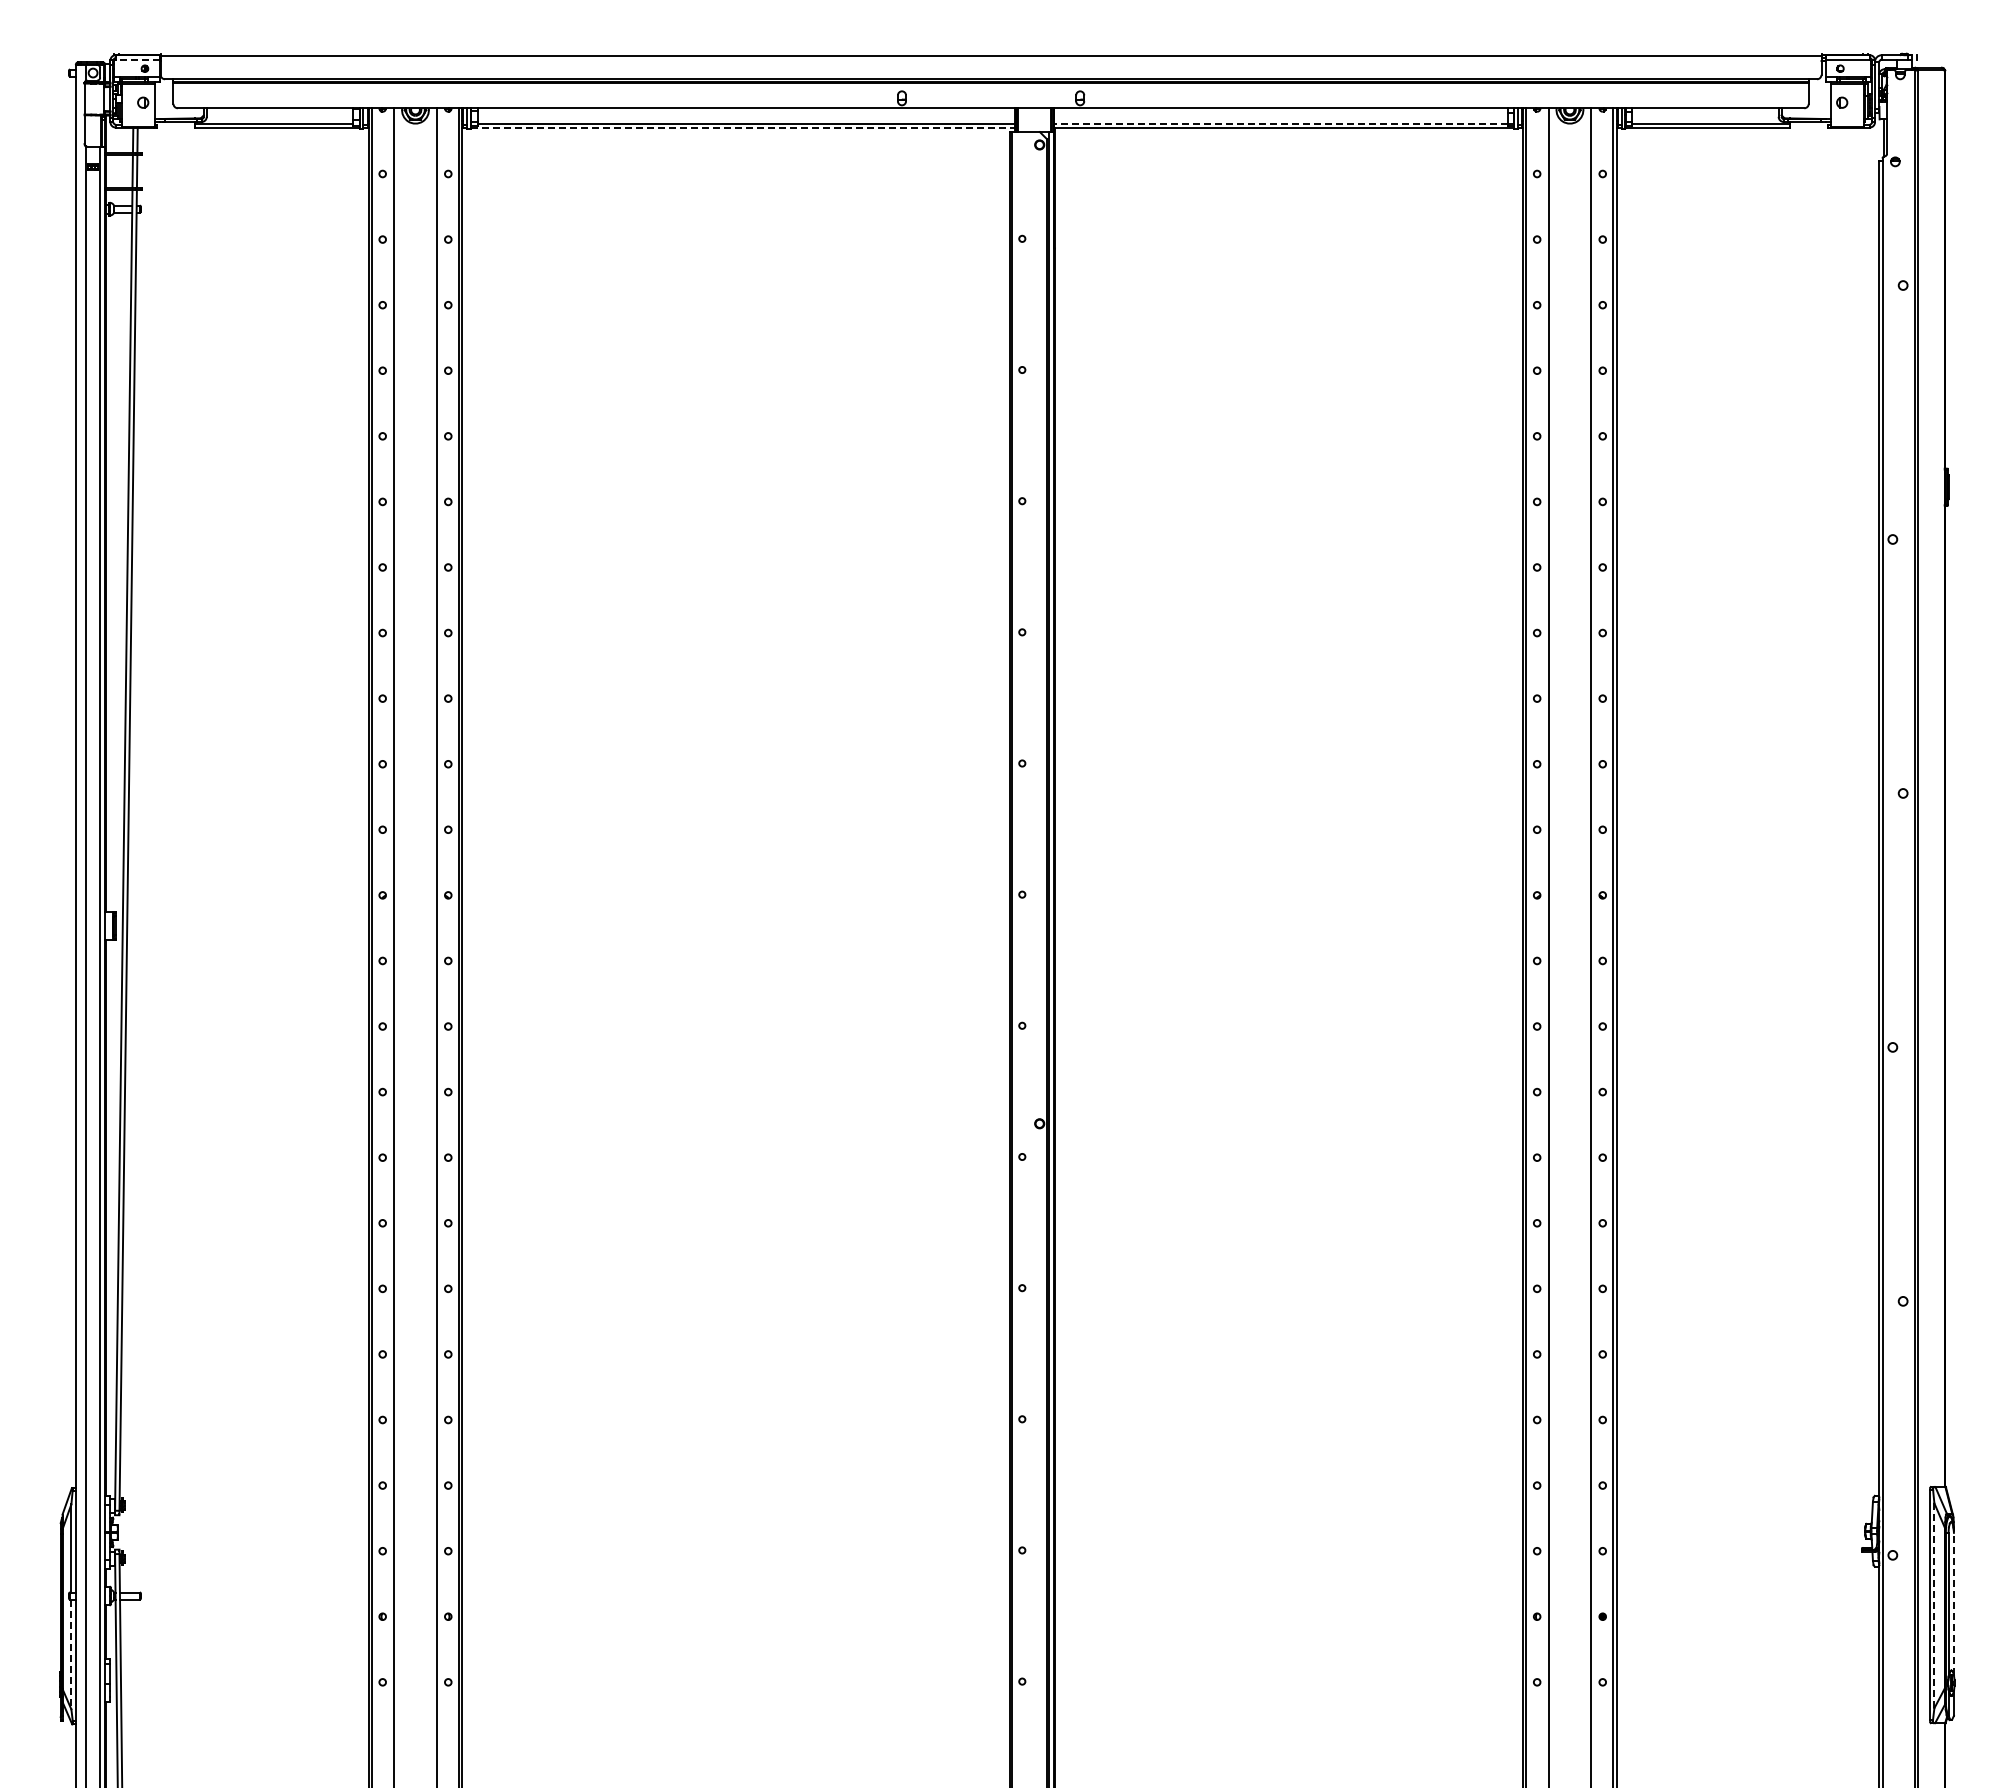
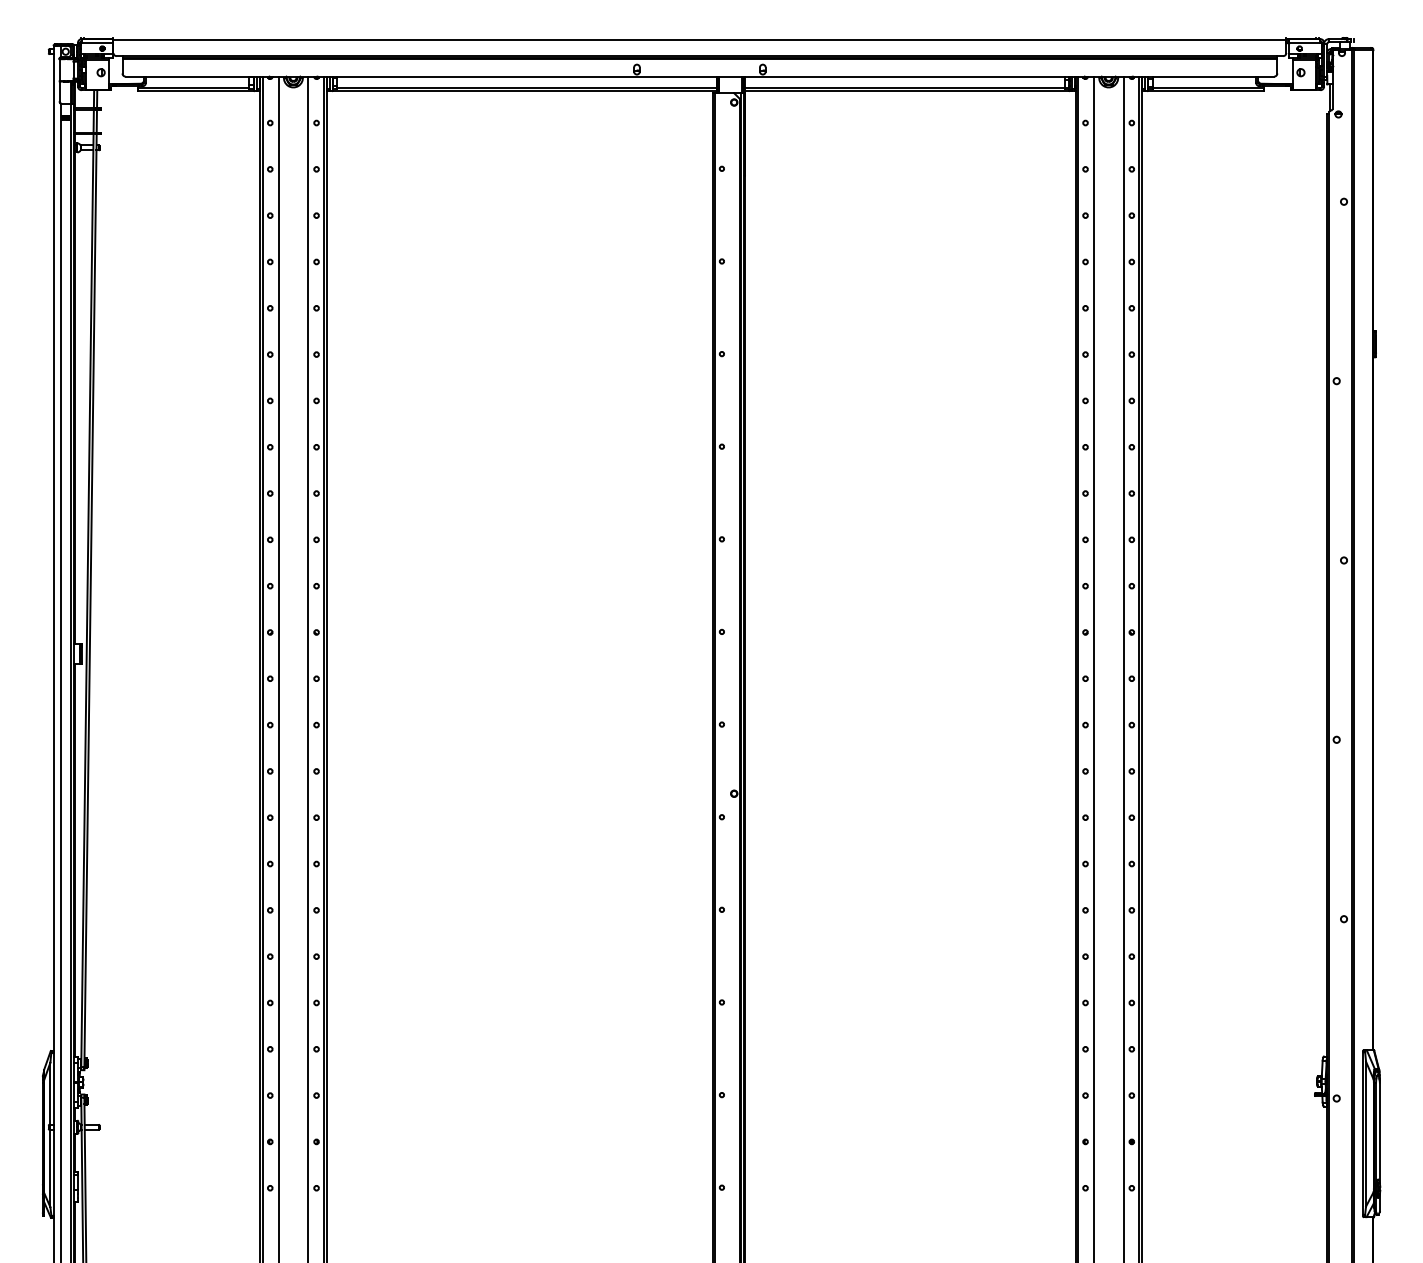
line: (137, 60) -> (97, 42), dashed -> solid
line: (1281, 123) -> (904, 87), dashed -> solid
line: (743, 128) -> (525, 90), dashed -> solid
line: (1953, 1603) -> (1379, 1132), dashed -> solid
line: (1934, 1605) -> (1366, 1133), dashed -> solid
line: (71, 1654) -> (50, 1168), dashed -> solid

